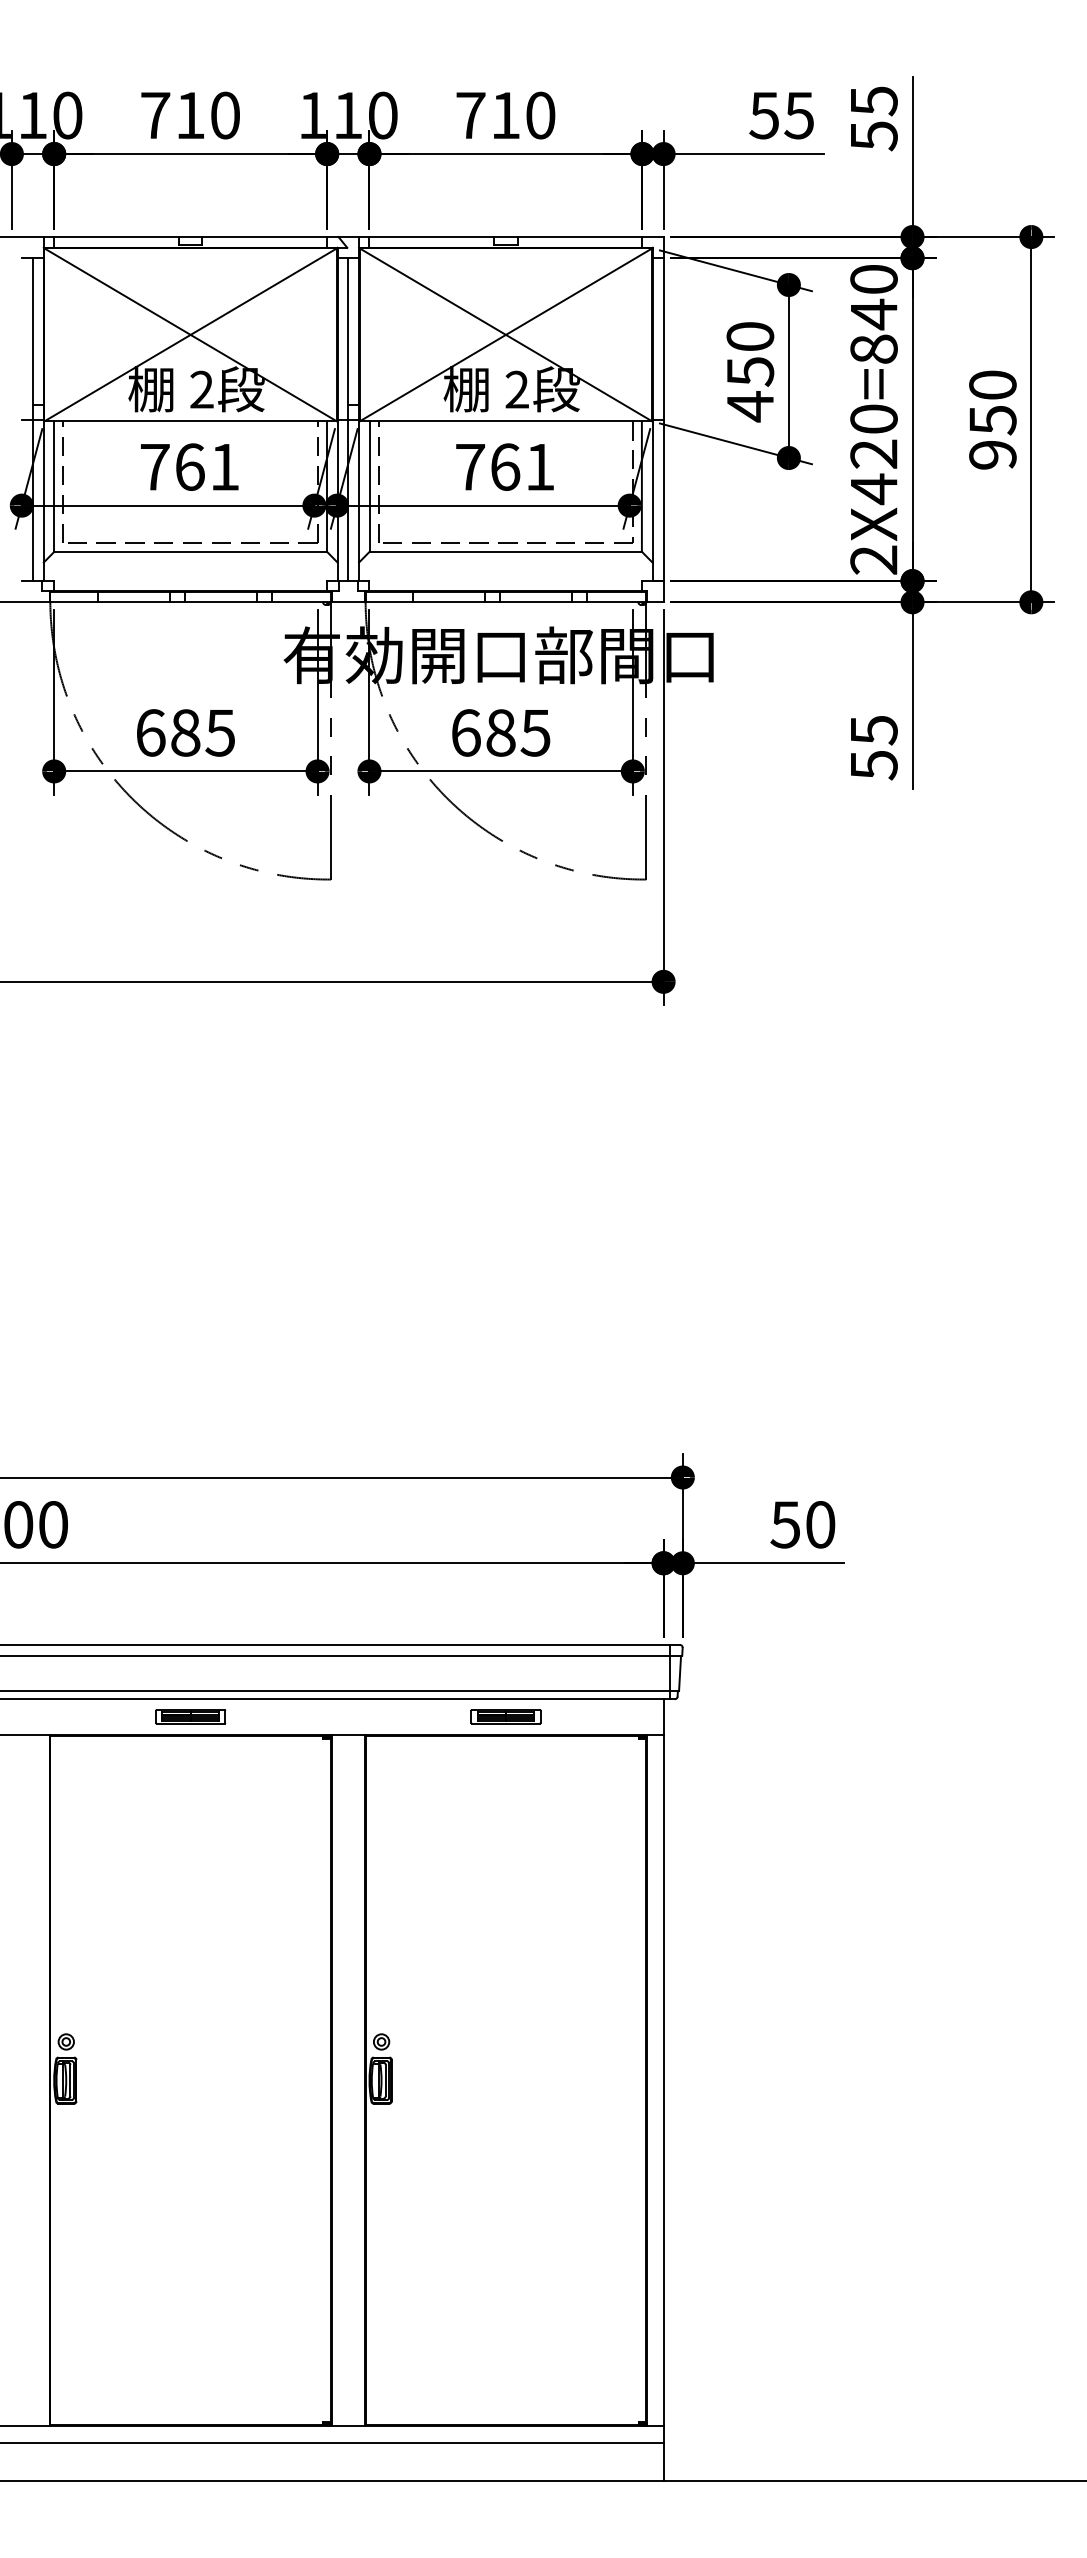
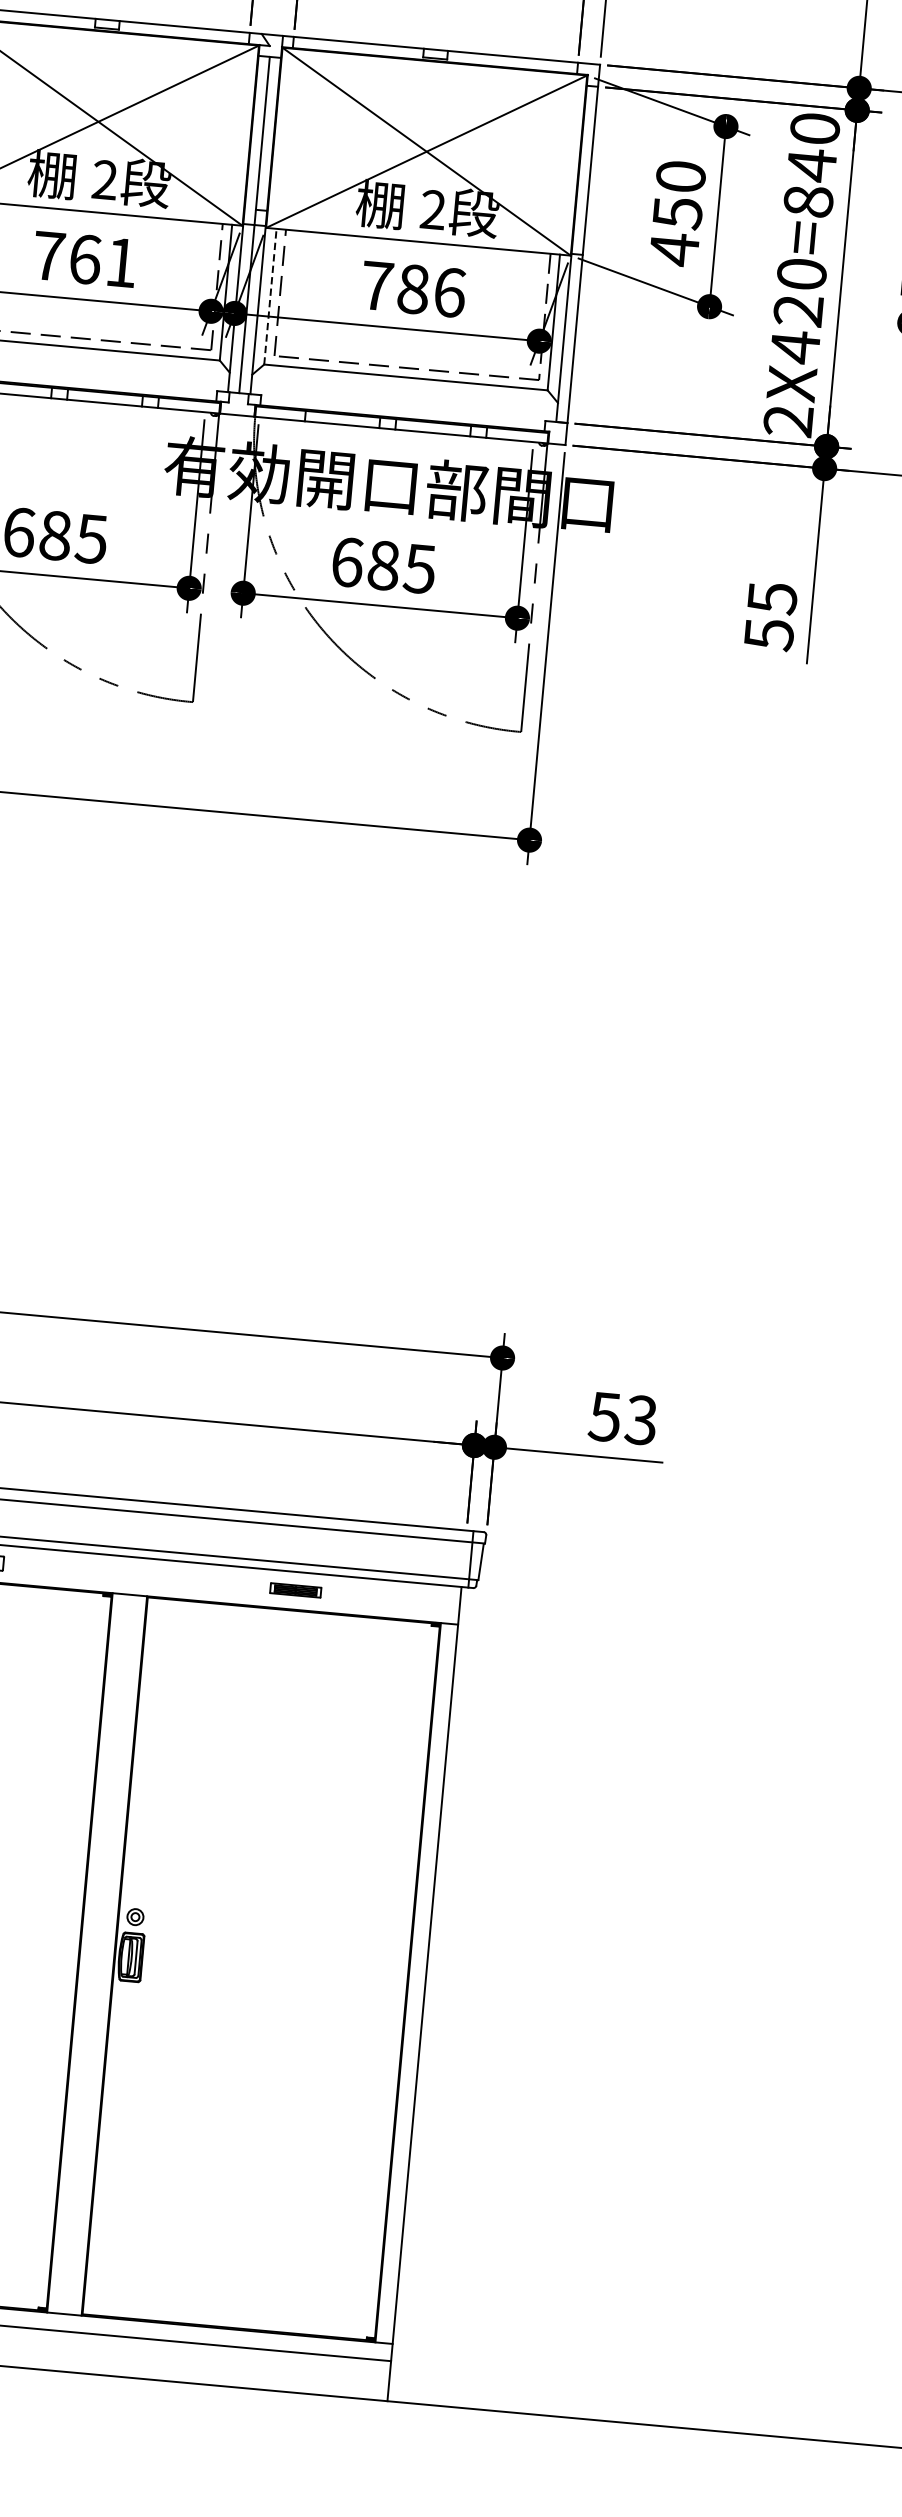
text: (523, 466) -> (432, 290), 761 -> 786
line: (369, 486) -> (270, 296), solid -> dashed
text: (820, 1524) -> (641, 1419), 50 -> 53
part: (505, 1716) -> (295, 1590), size x0.7

